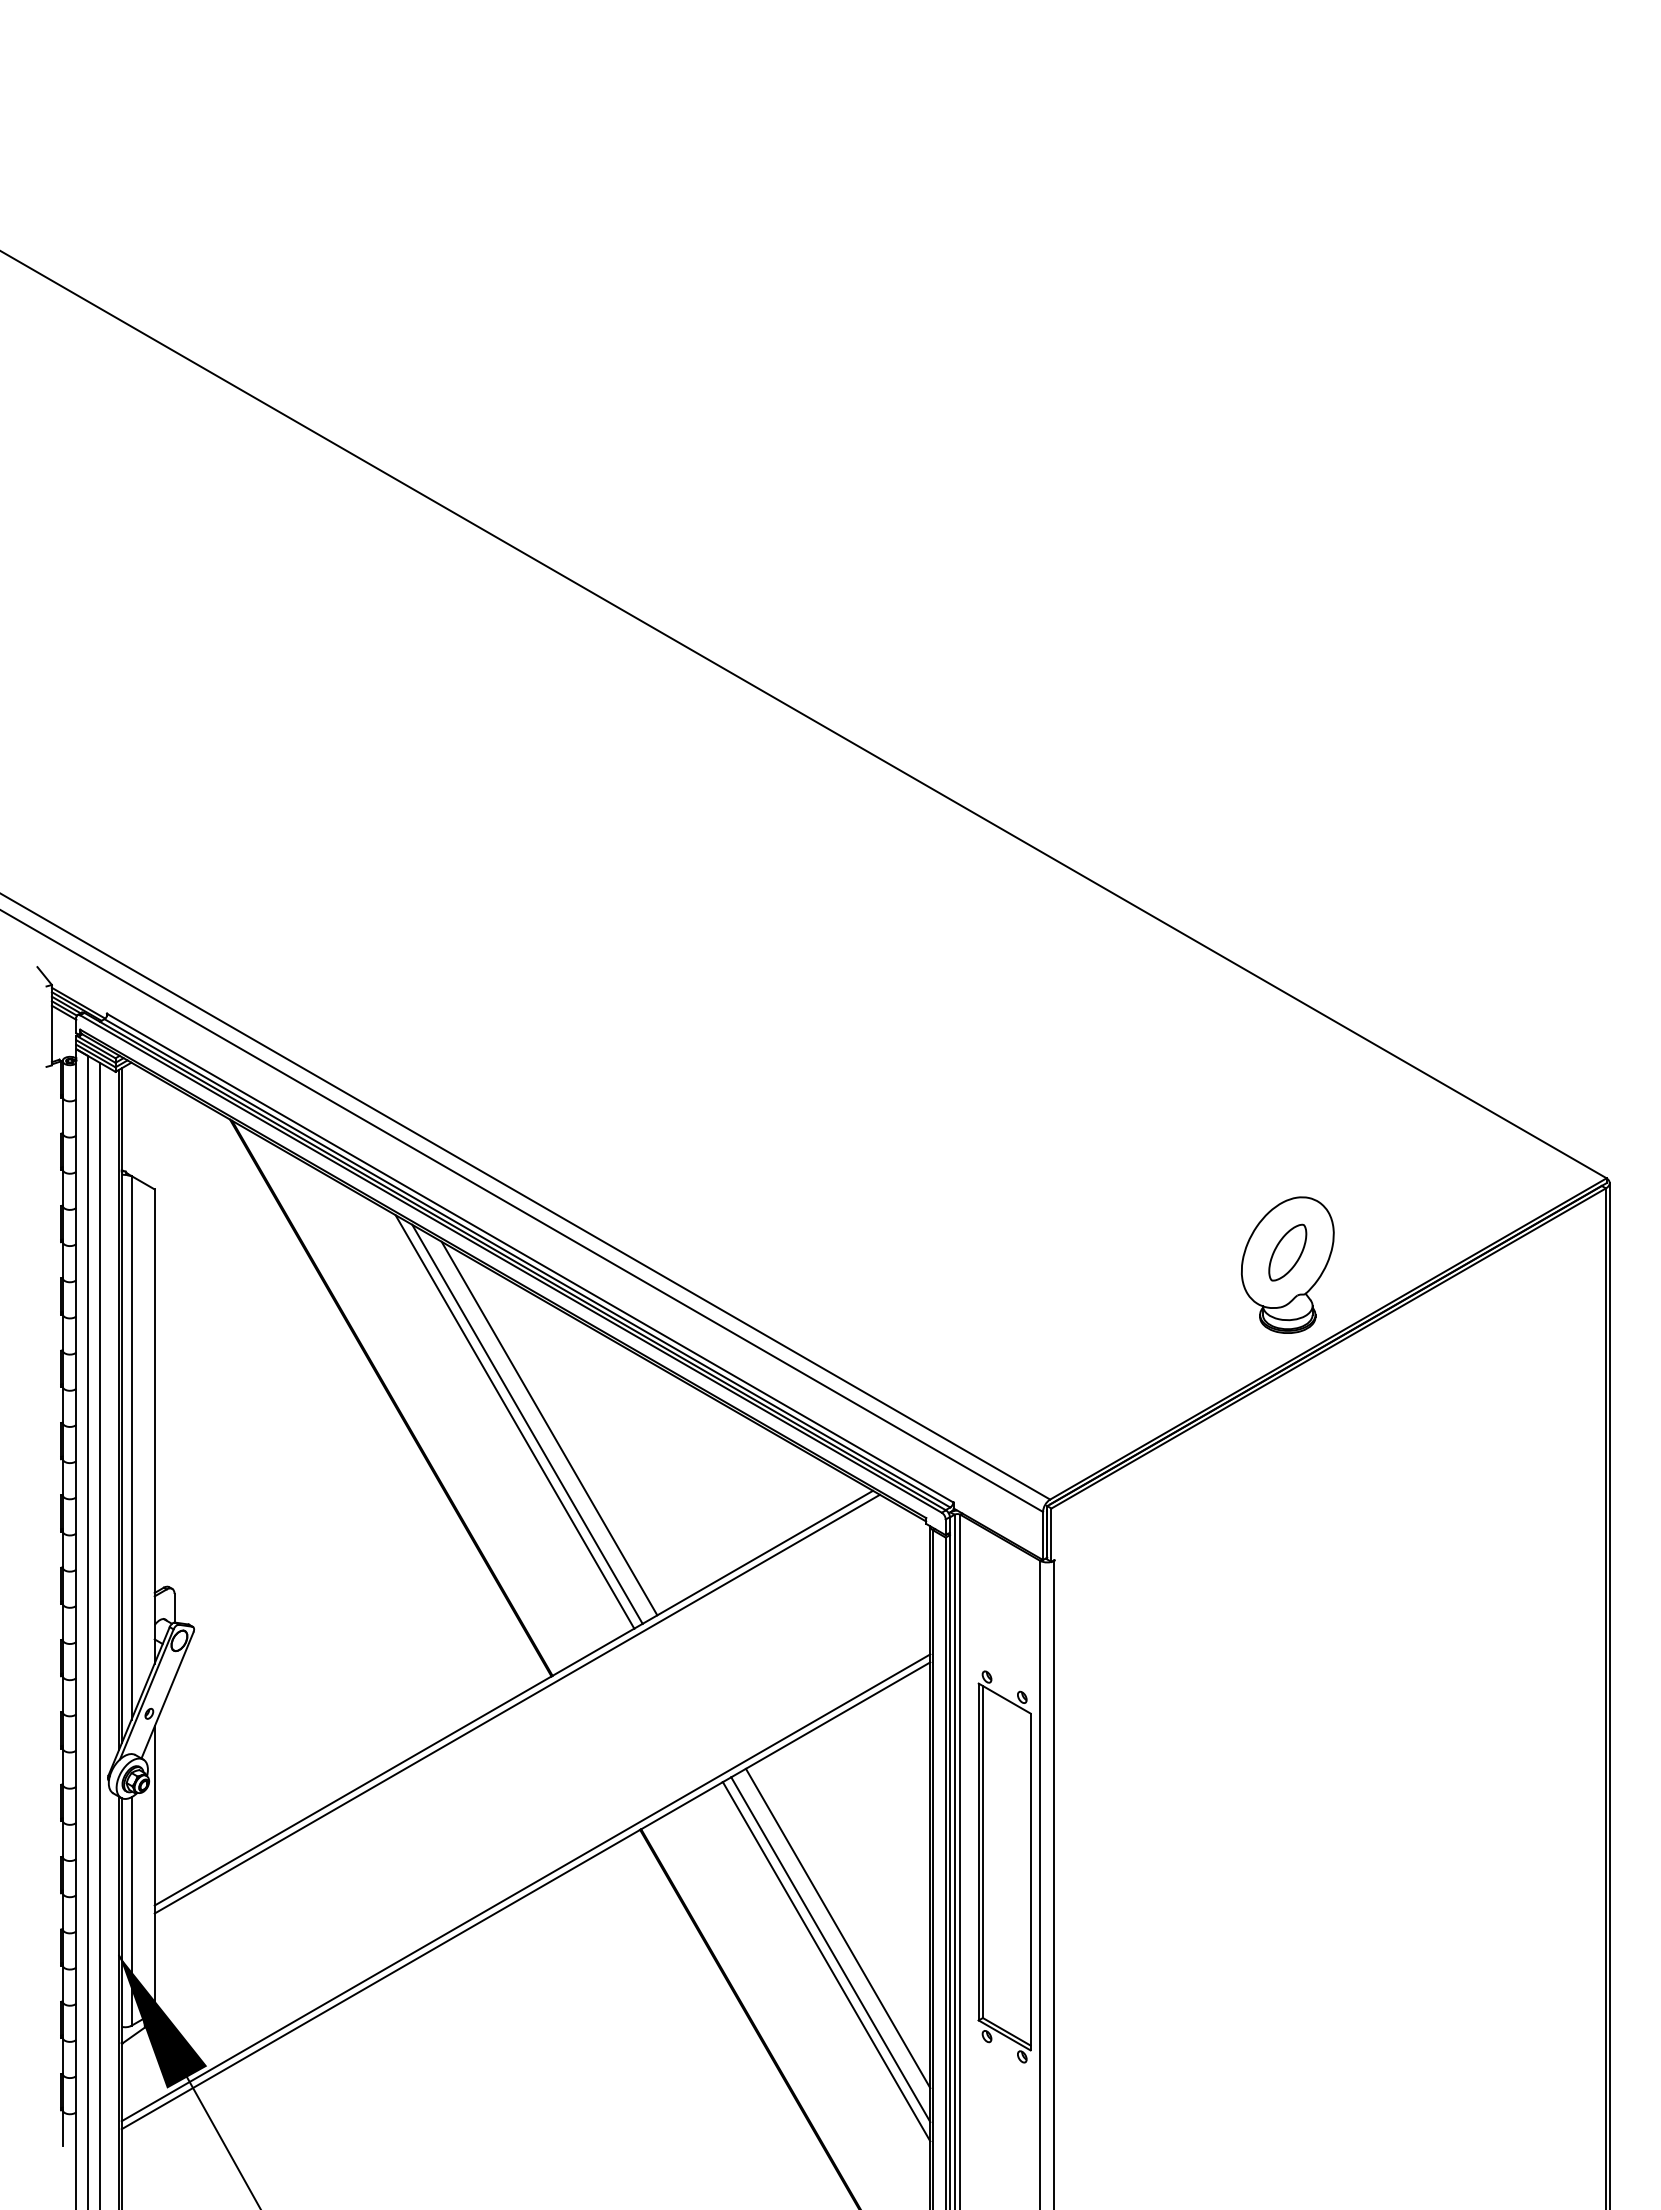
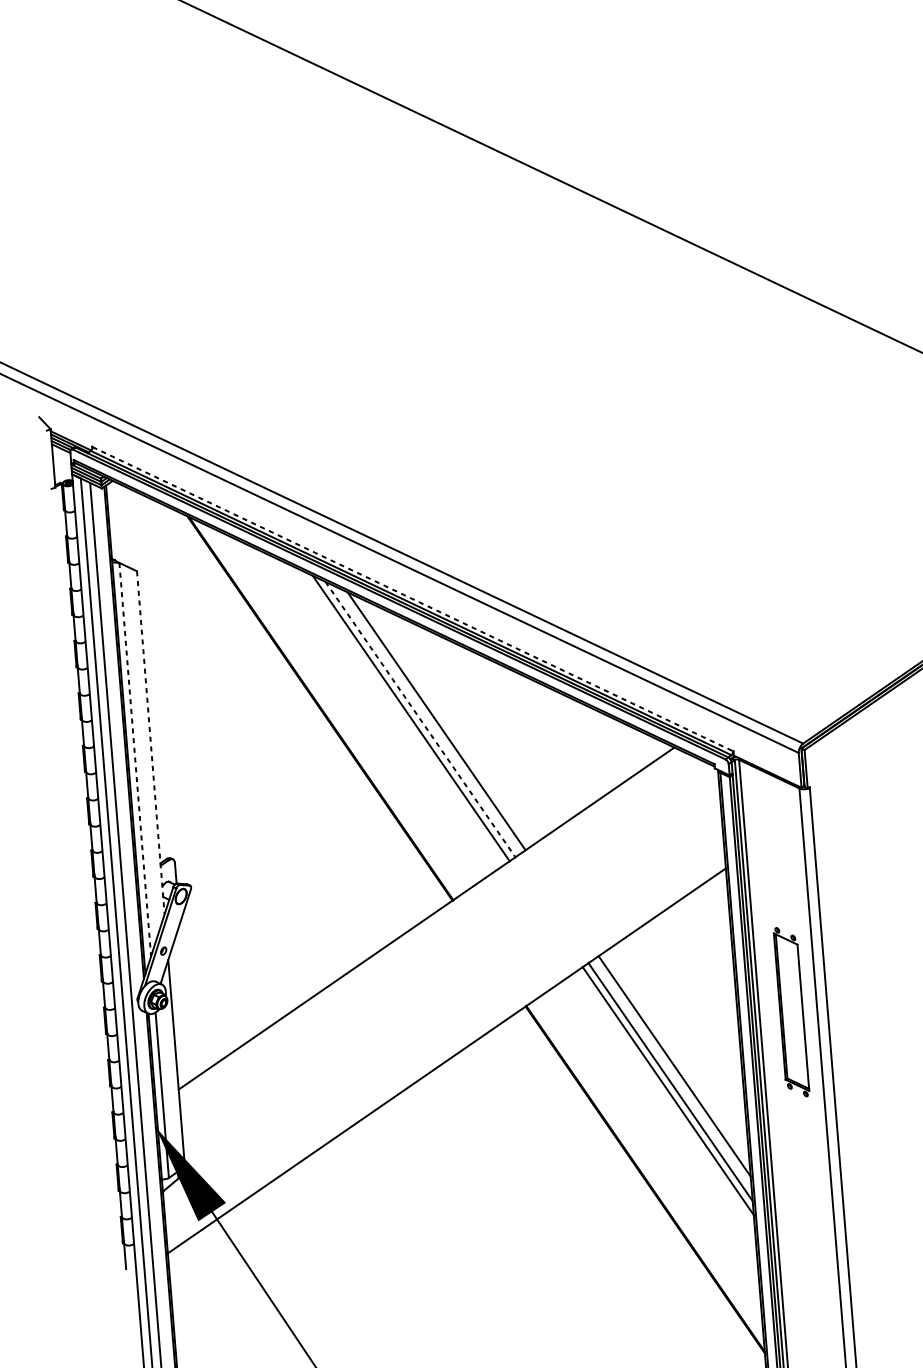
line: (530, 1258) -> (413, 599), solid -> dashed
line: (527, 1424) -> (420, 719), solid -> dashed
line: (154, 1426) -> (150, 742), solid -> dashed
line: (131, 1447) -> (135, 759), solid -> dashed
line: (516, 1703) -> (428, 922), removed
part: (1004, 1866) -> (791, 1011), size x0.6
line: (525, 1887) -> (446, 1054), removed

